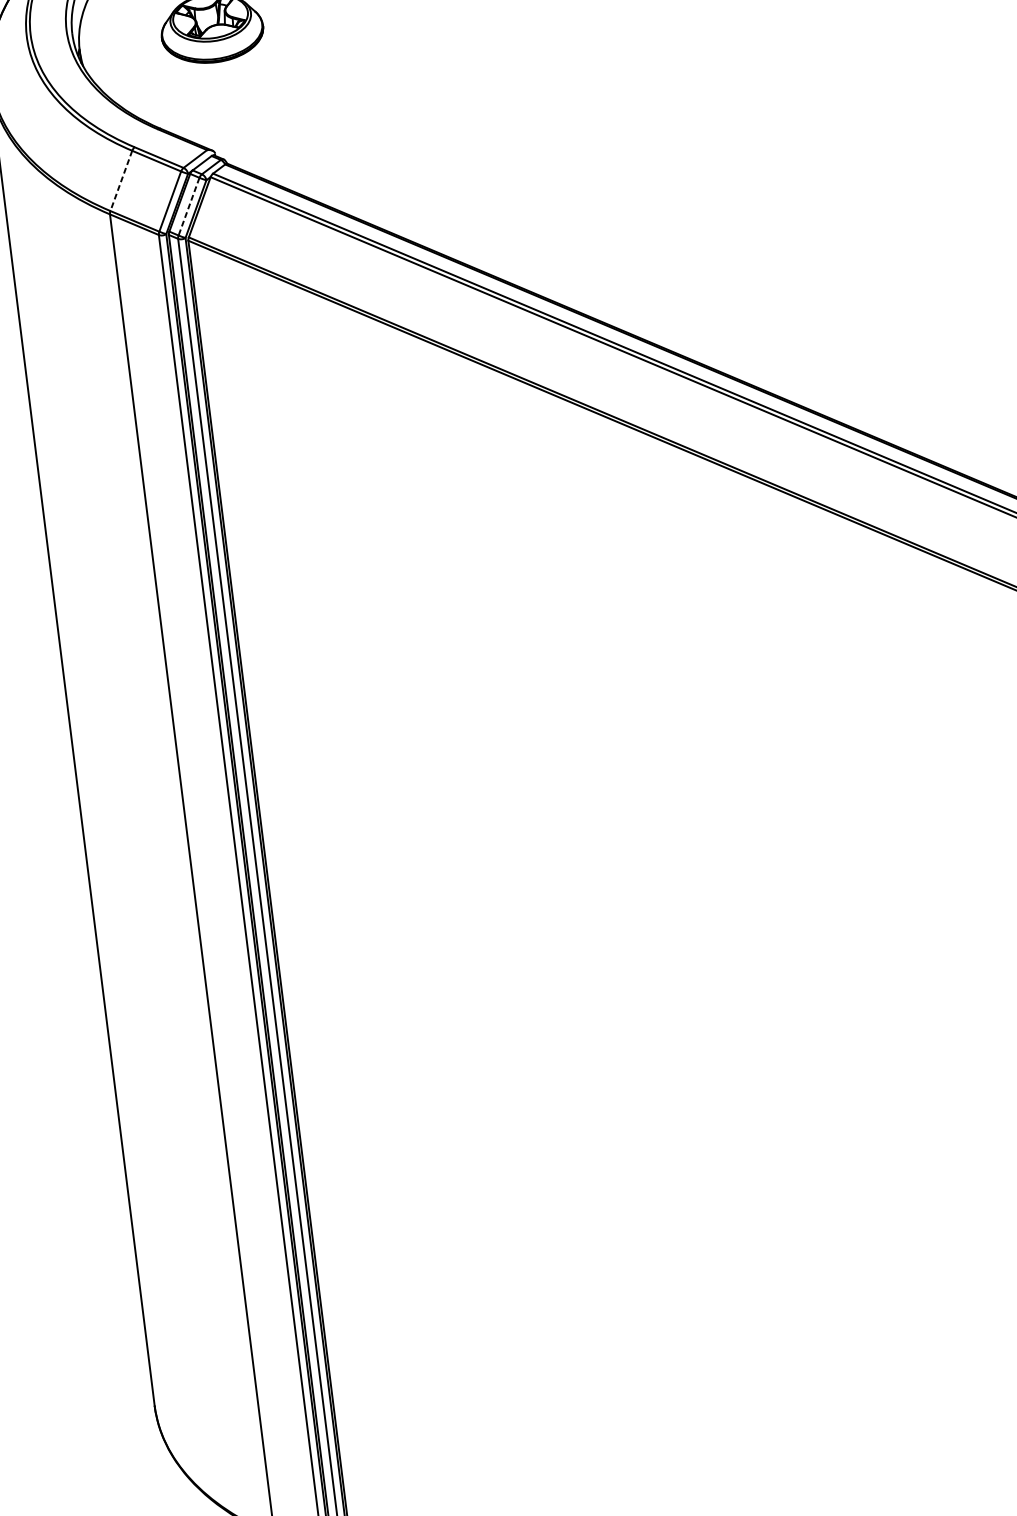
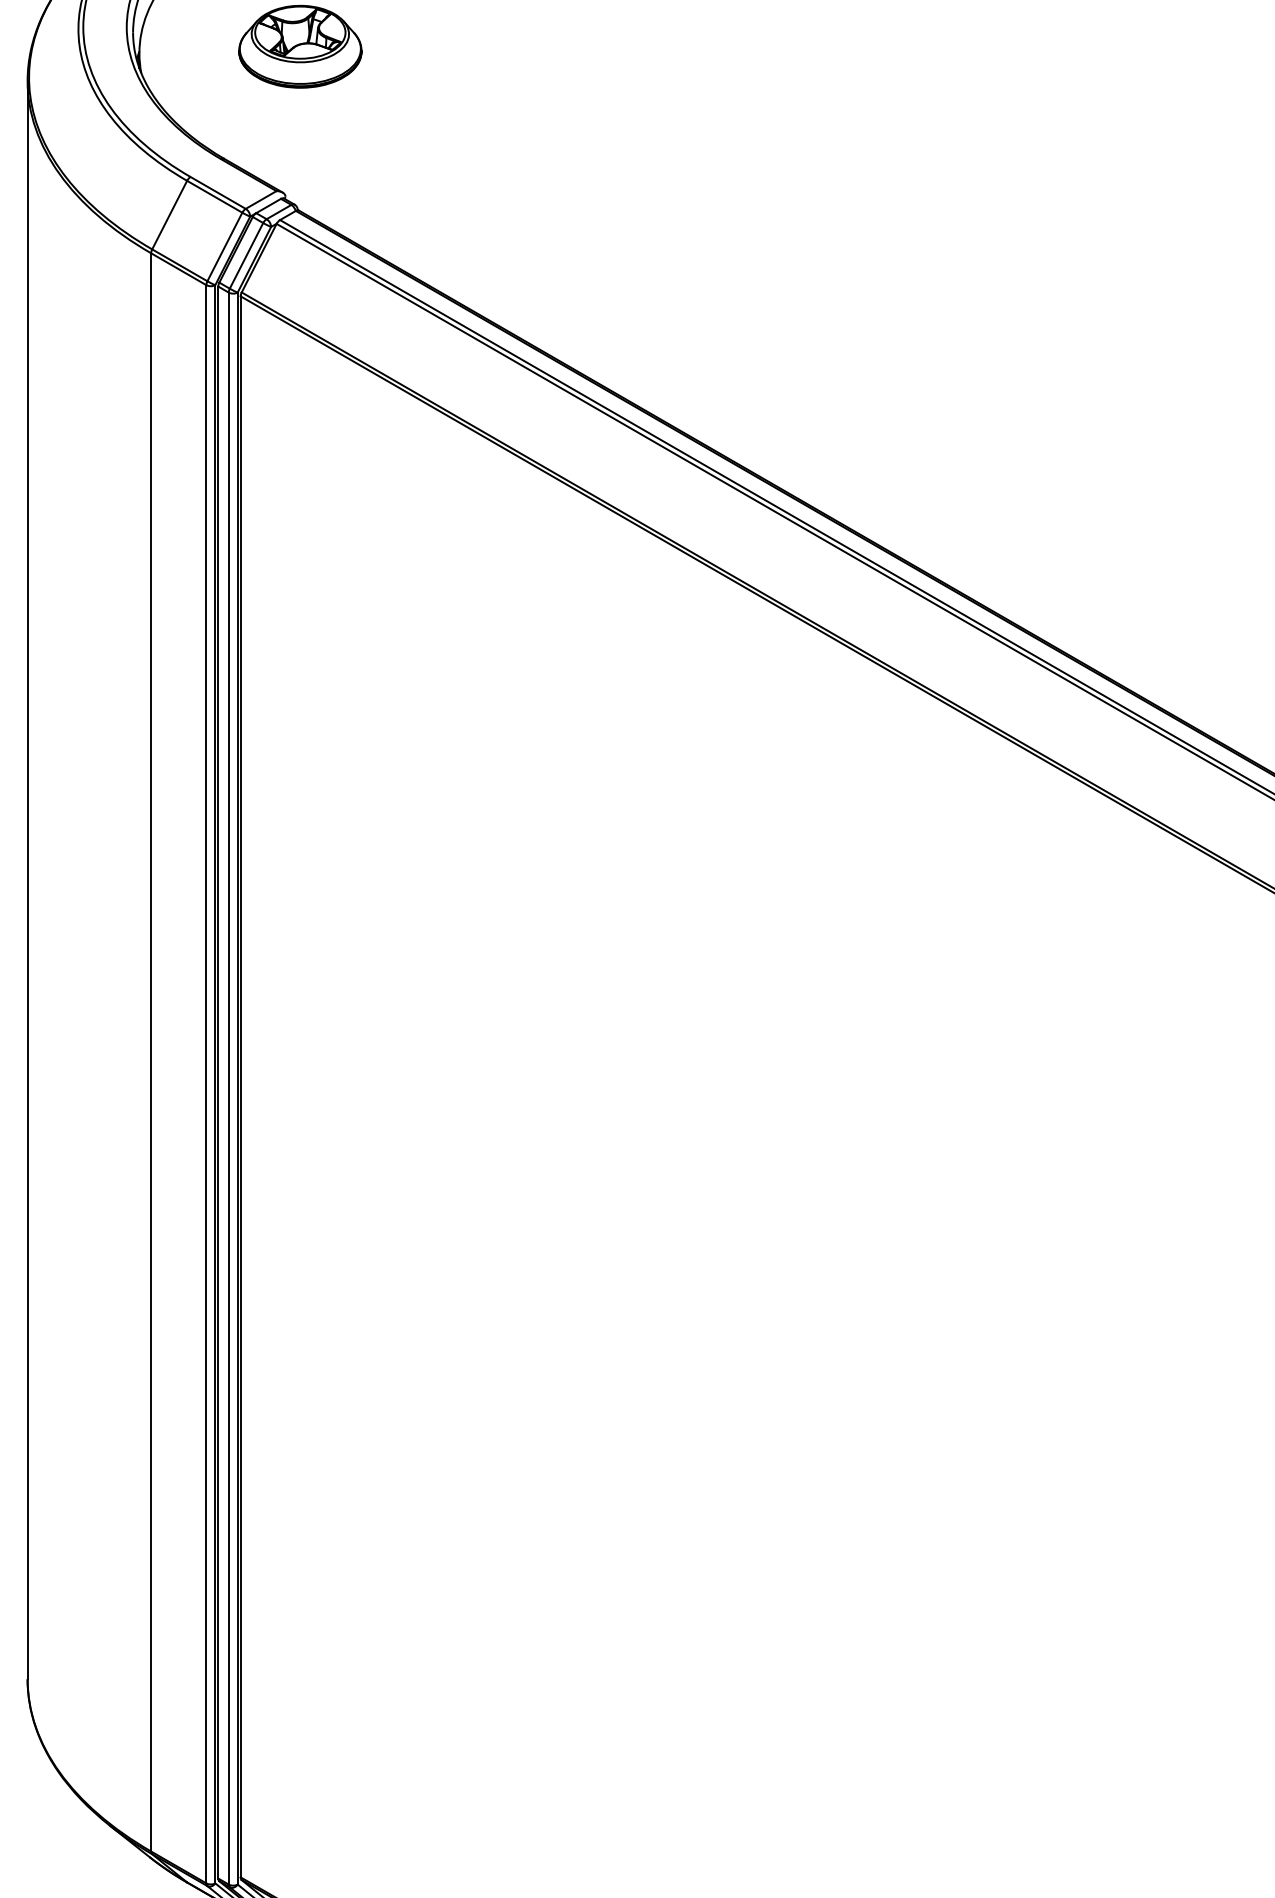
line: (121, 181) -> (169, 215), dashed -> solid
line: (188, 206) -> (246, 255), dashed -> solid

